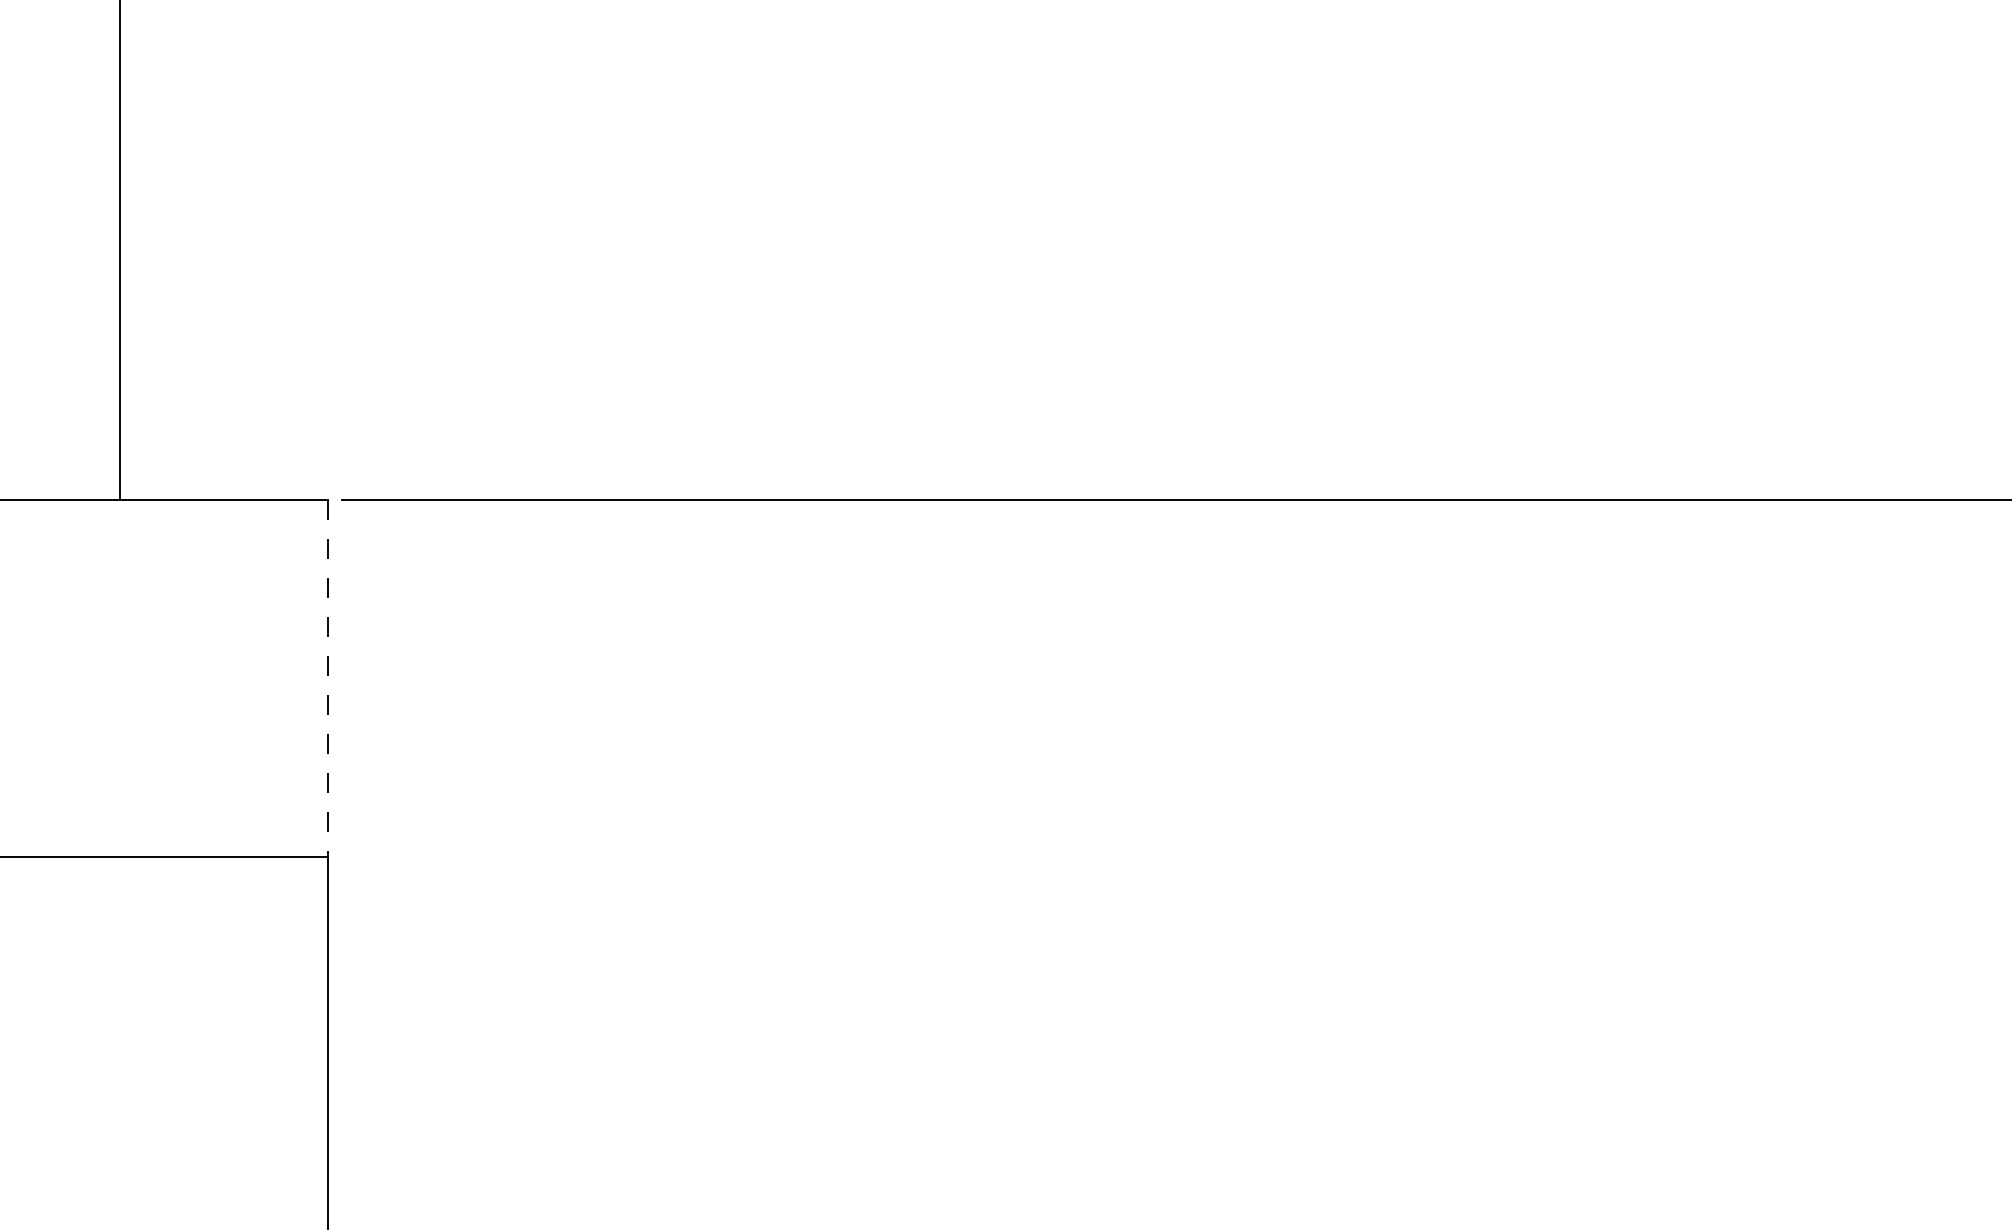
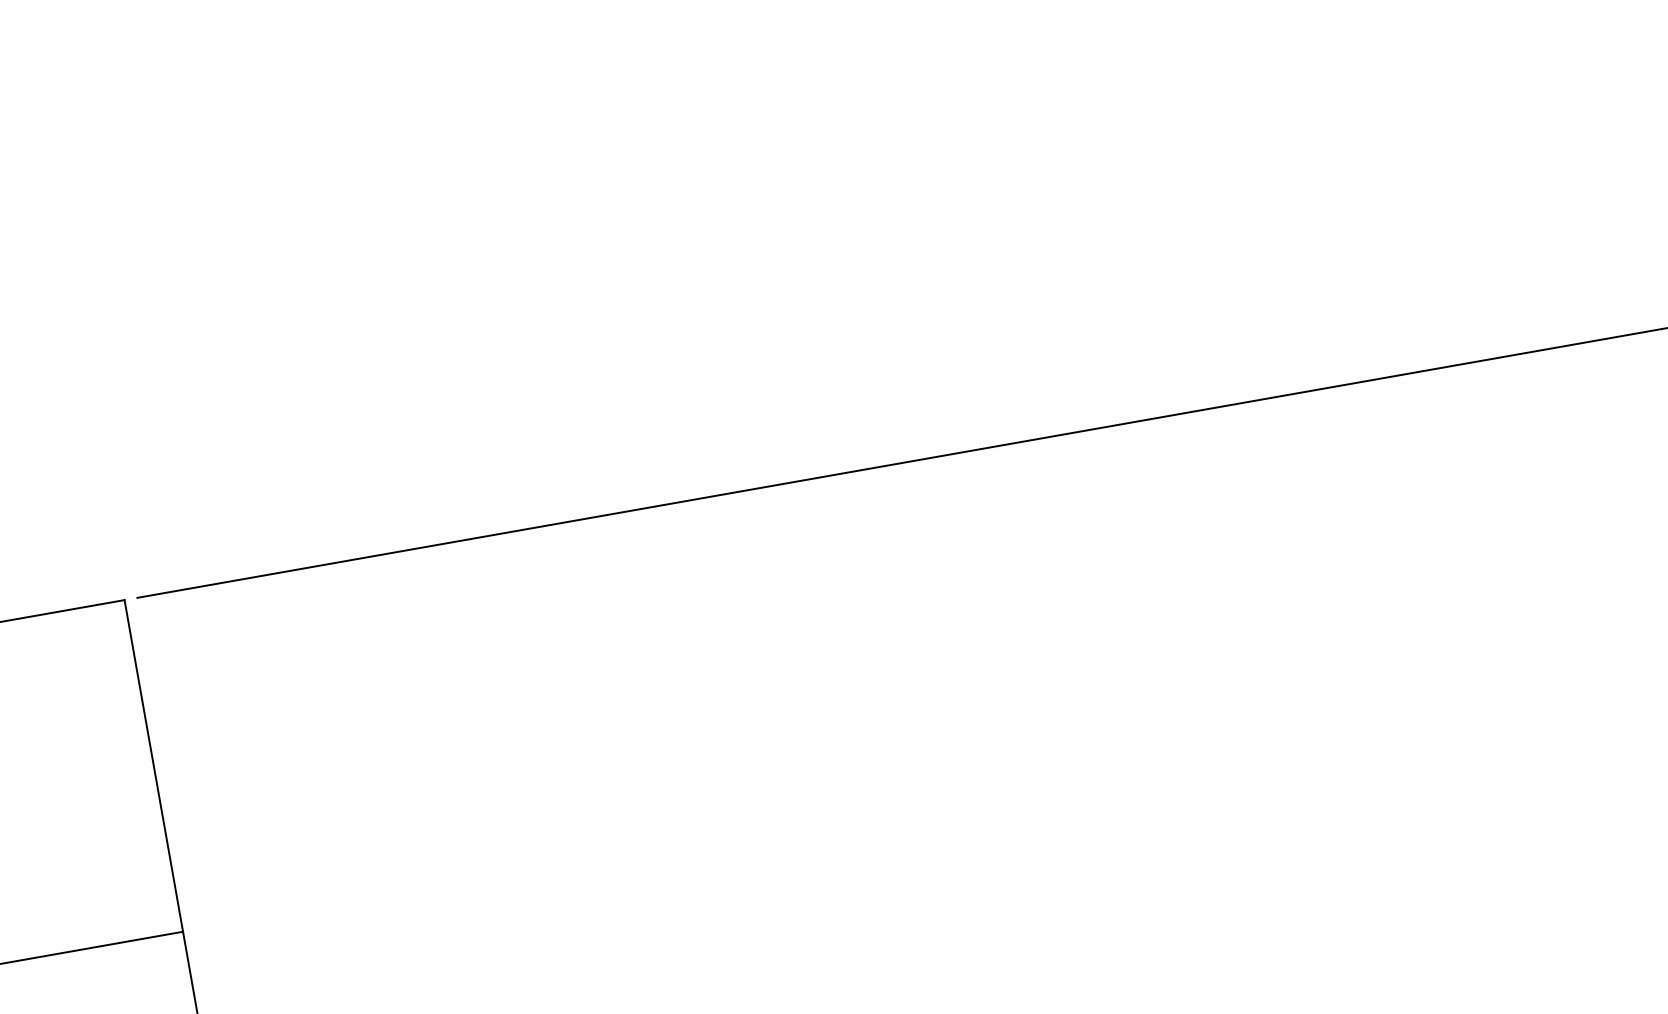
line: (328, 679) -> (153, 766), dashed -> solid

